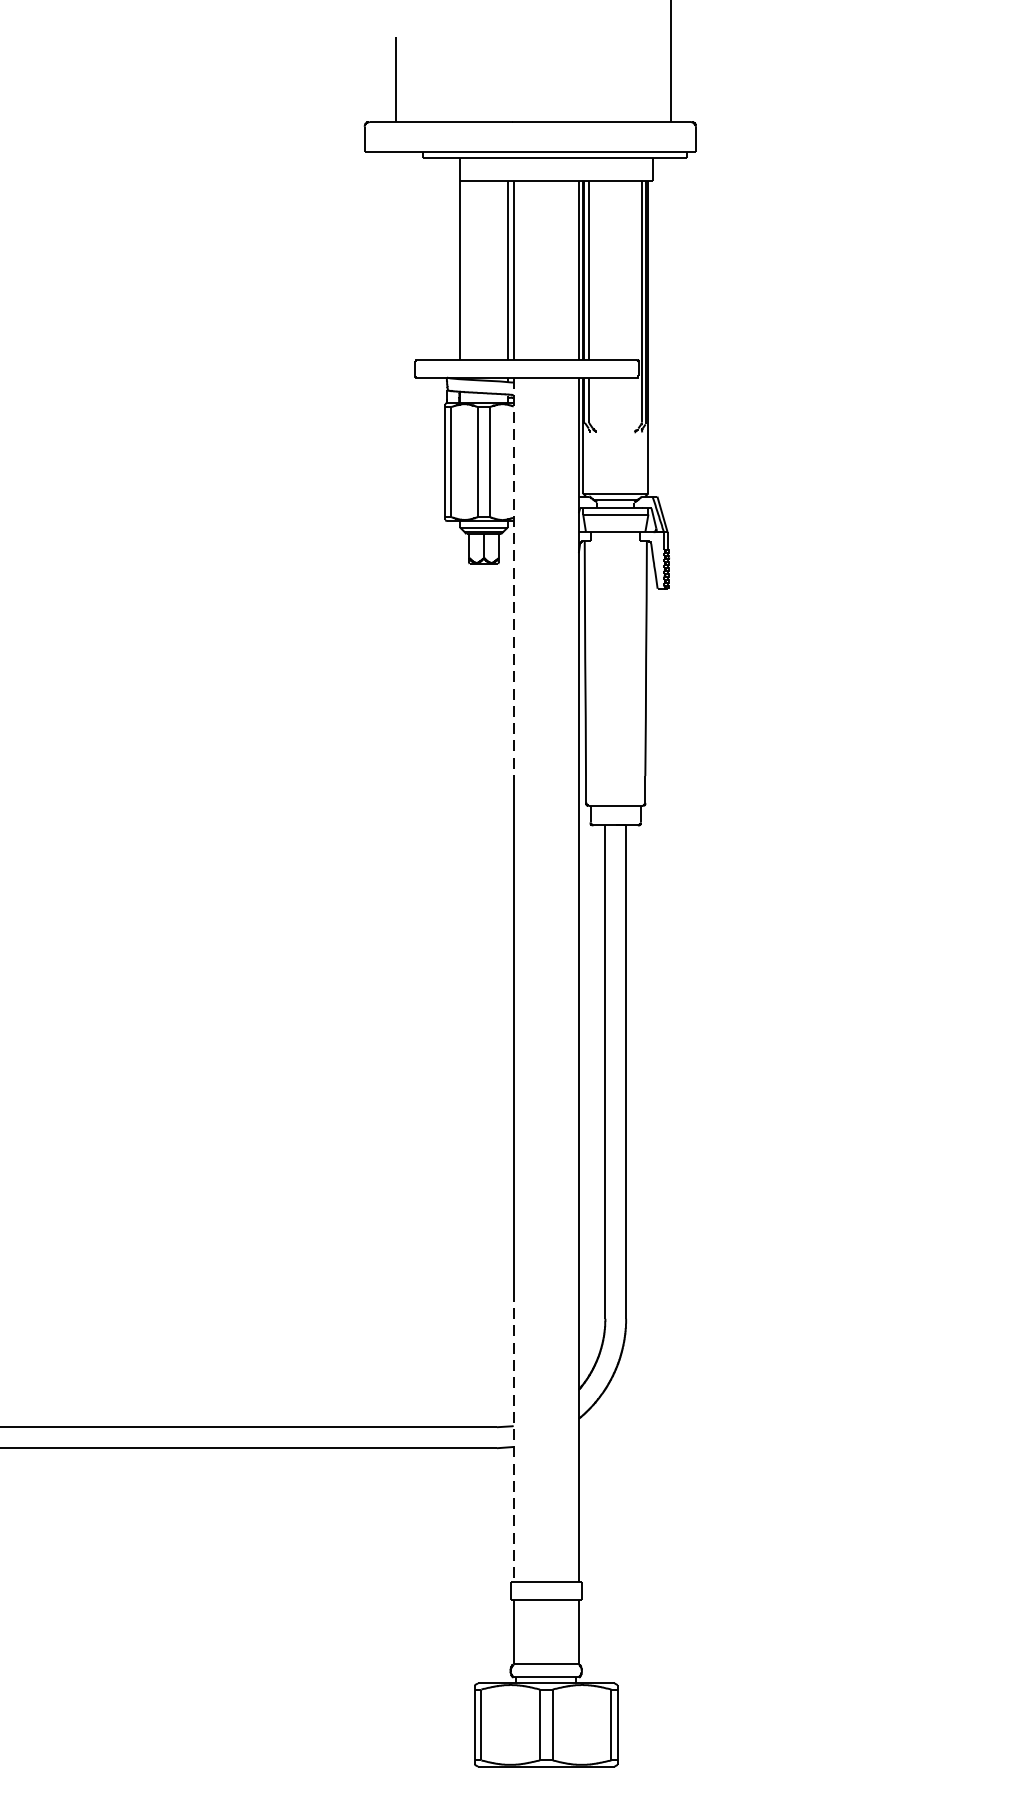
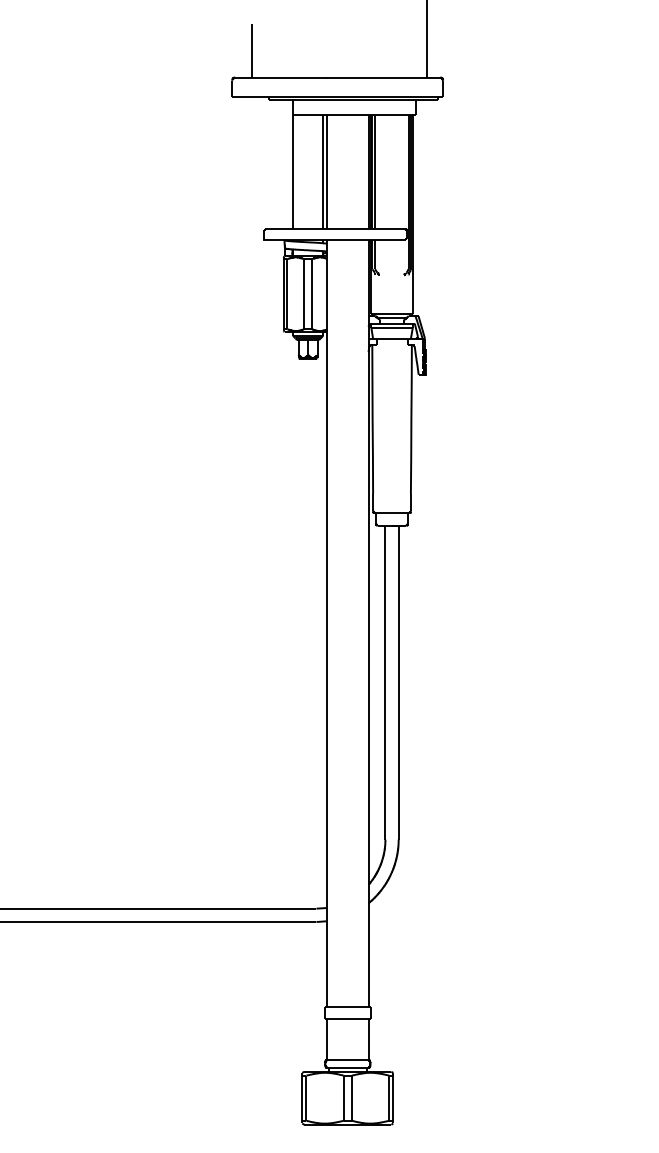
line: (514, 577) -> (327, 367), dashed -> solid
line: (514, 1436) -> (327, 914), dashed -> solid

